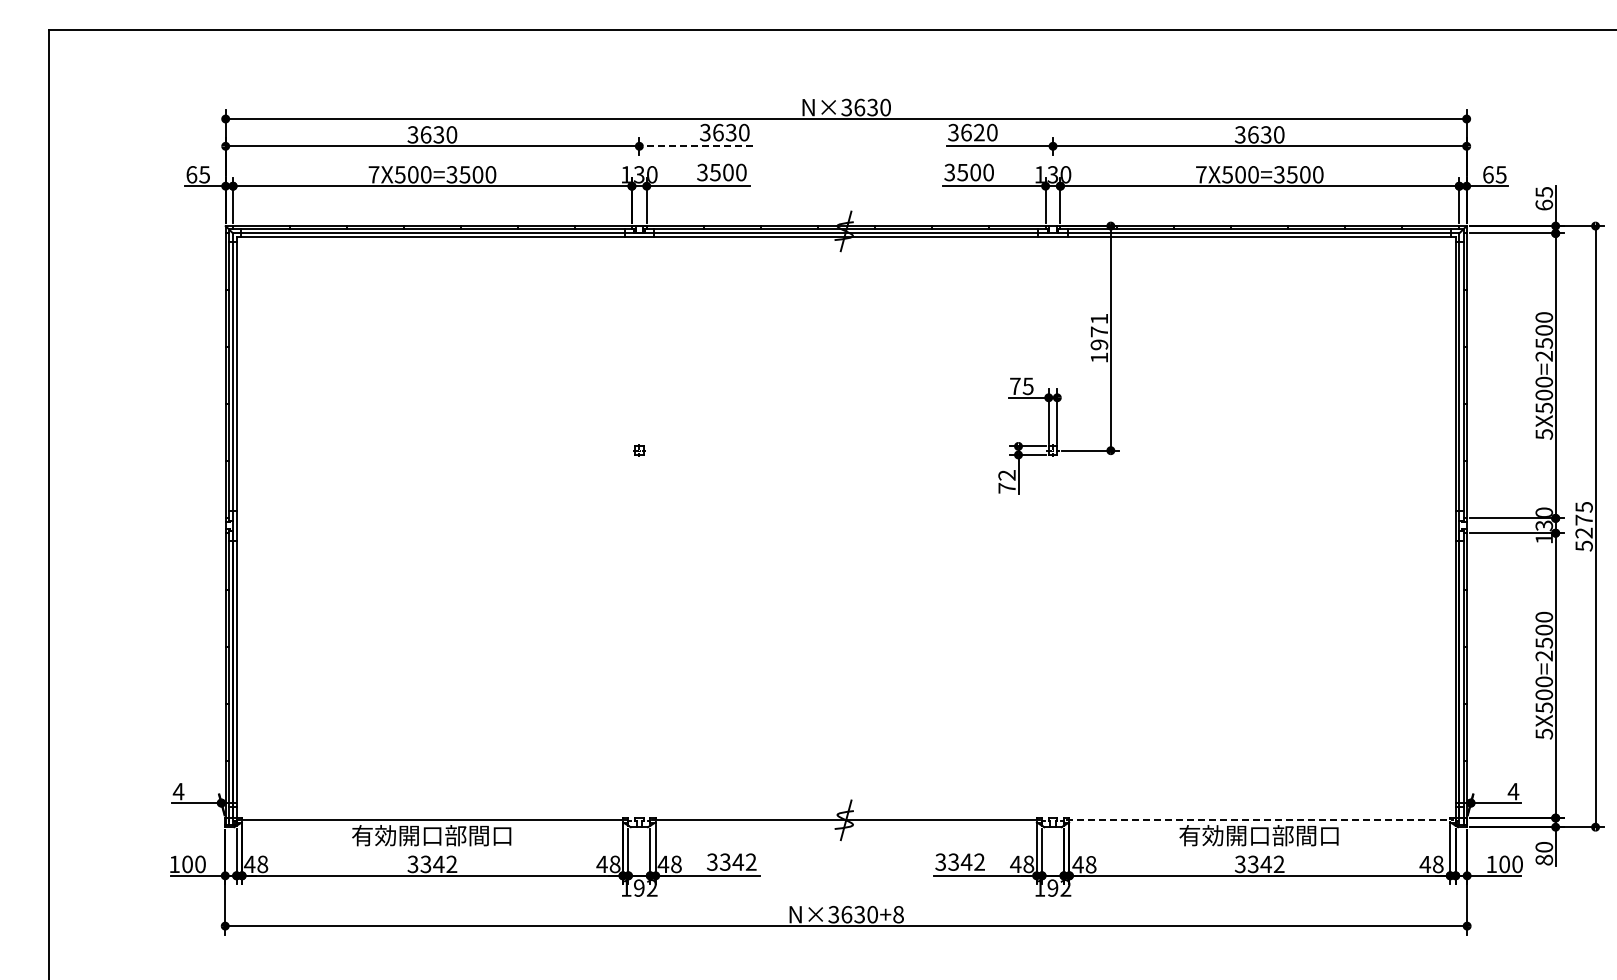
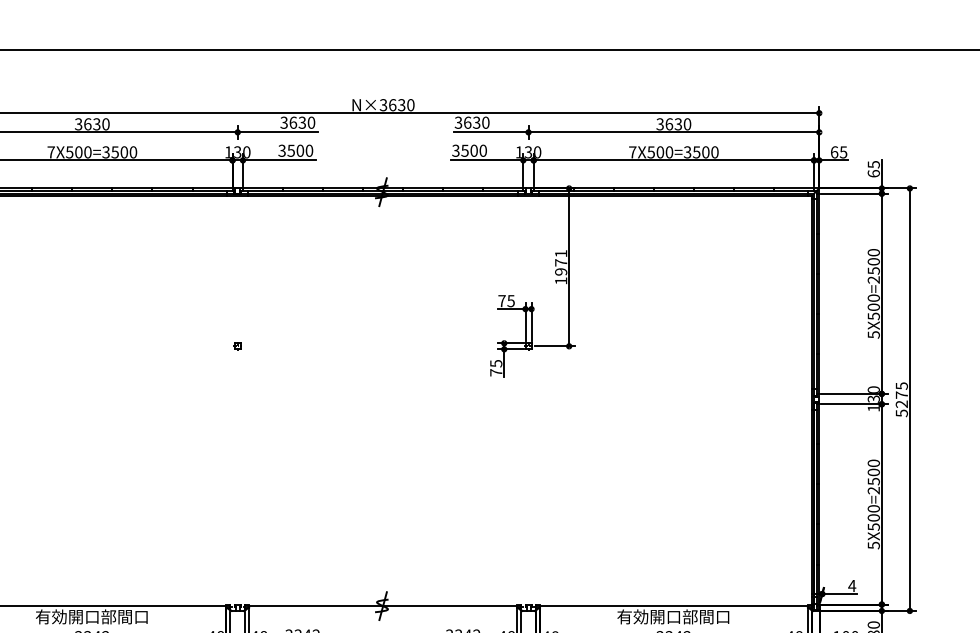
text: (978, 132) -> (476, 122), 3620 -> 3630
line: (696, 146) -> (277, 132), dashed -> solid
text: (1006, 475) -> (495, 363), 72 -> 75
line: (1260, 820) -> (674, 606), dashed -> solid

